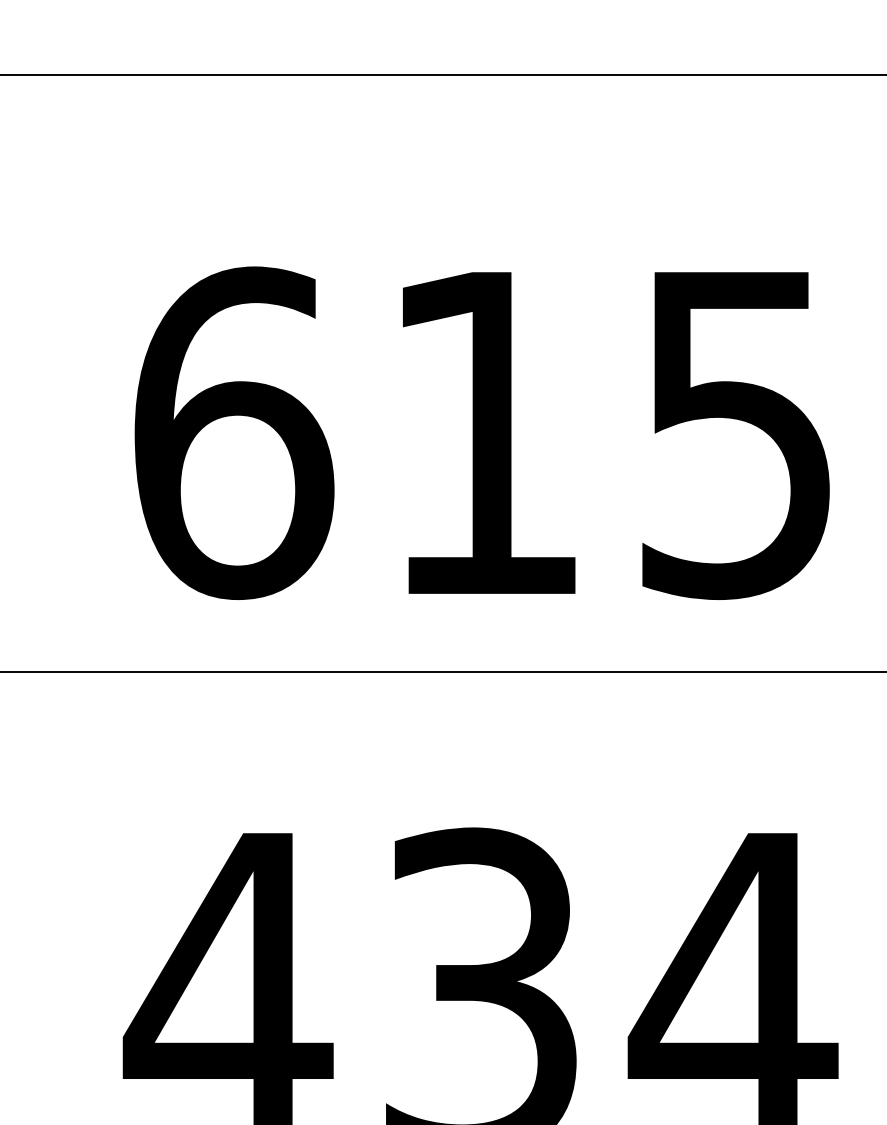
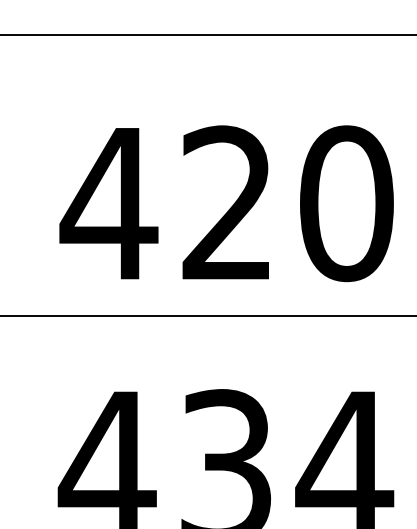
text: (481, 432) -> (226, 203), 615 -> 420

